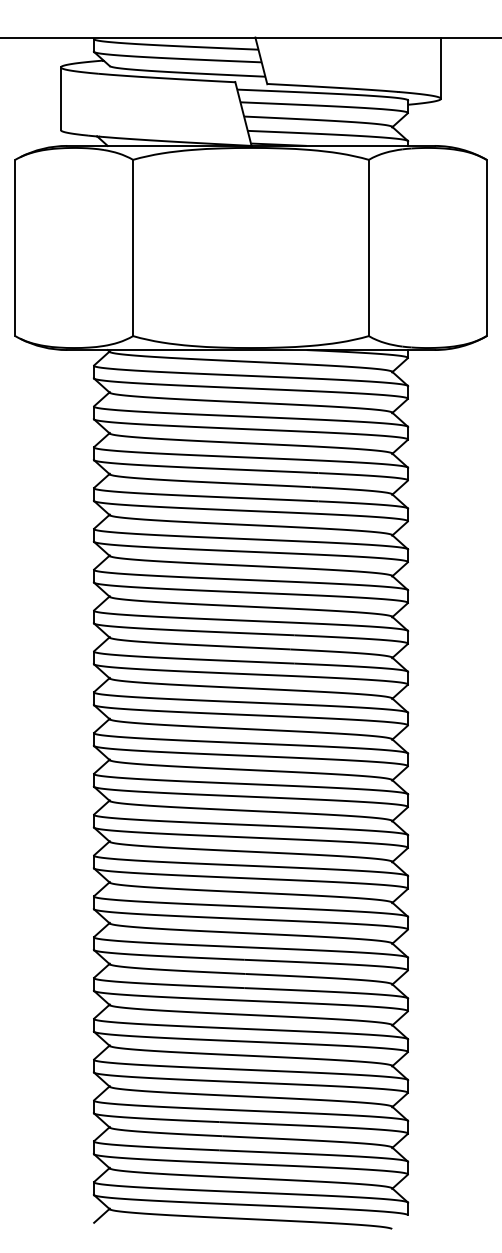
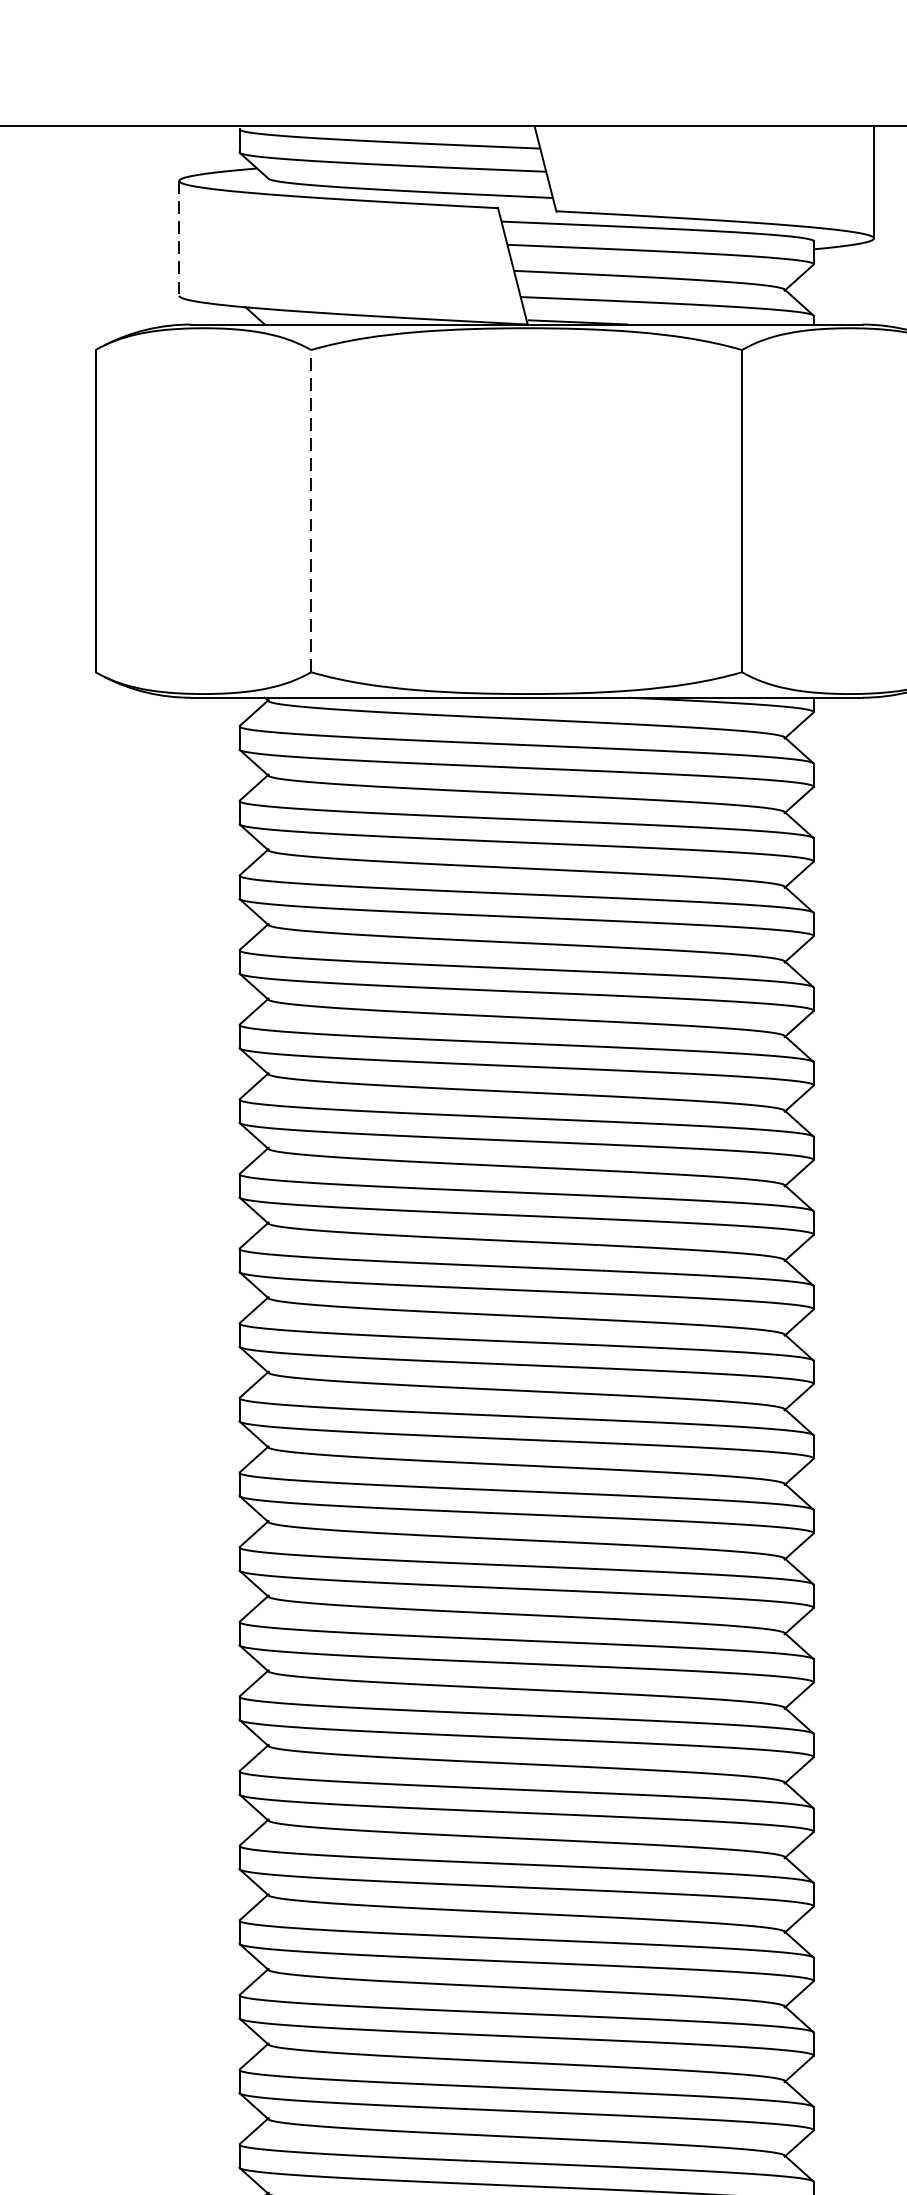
line: (61, 99) -> (180, 239), solid -> dashed
line: (133, 247) -> (311, 510), solid -> dashed

